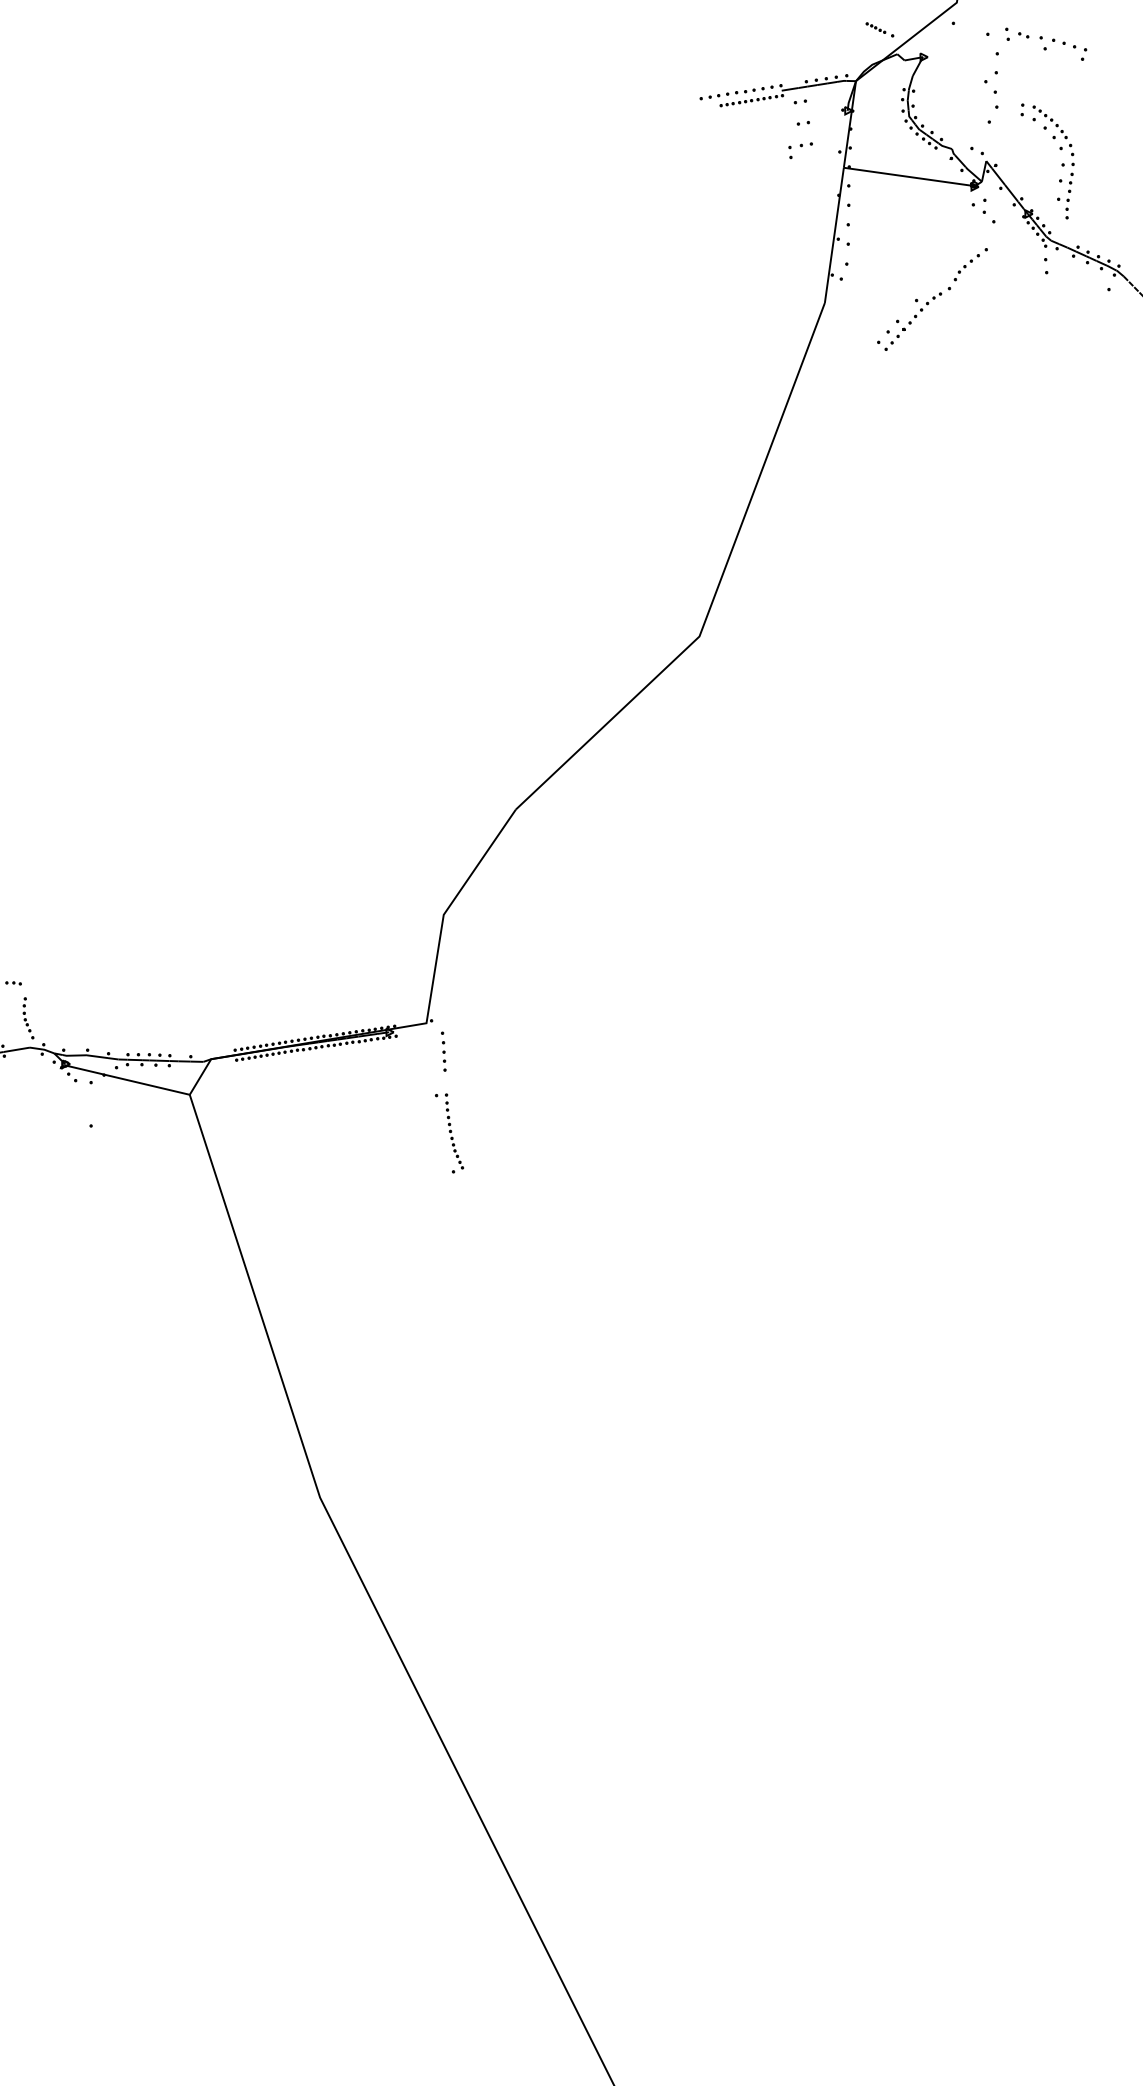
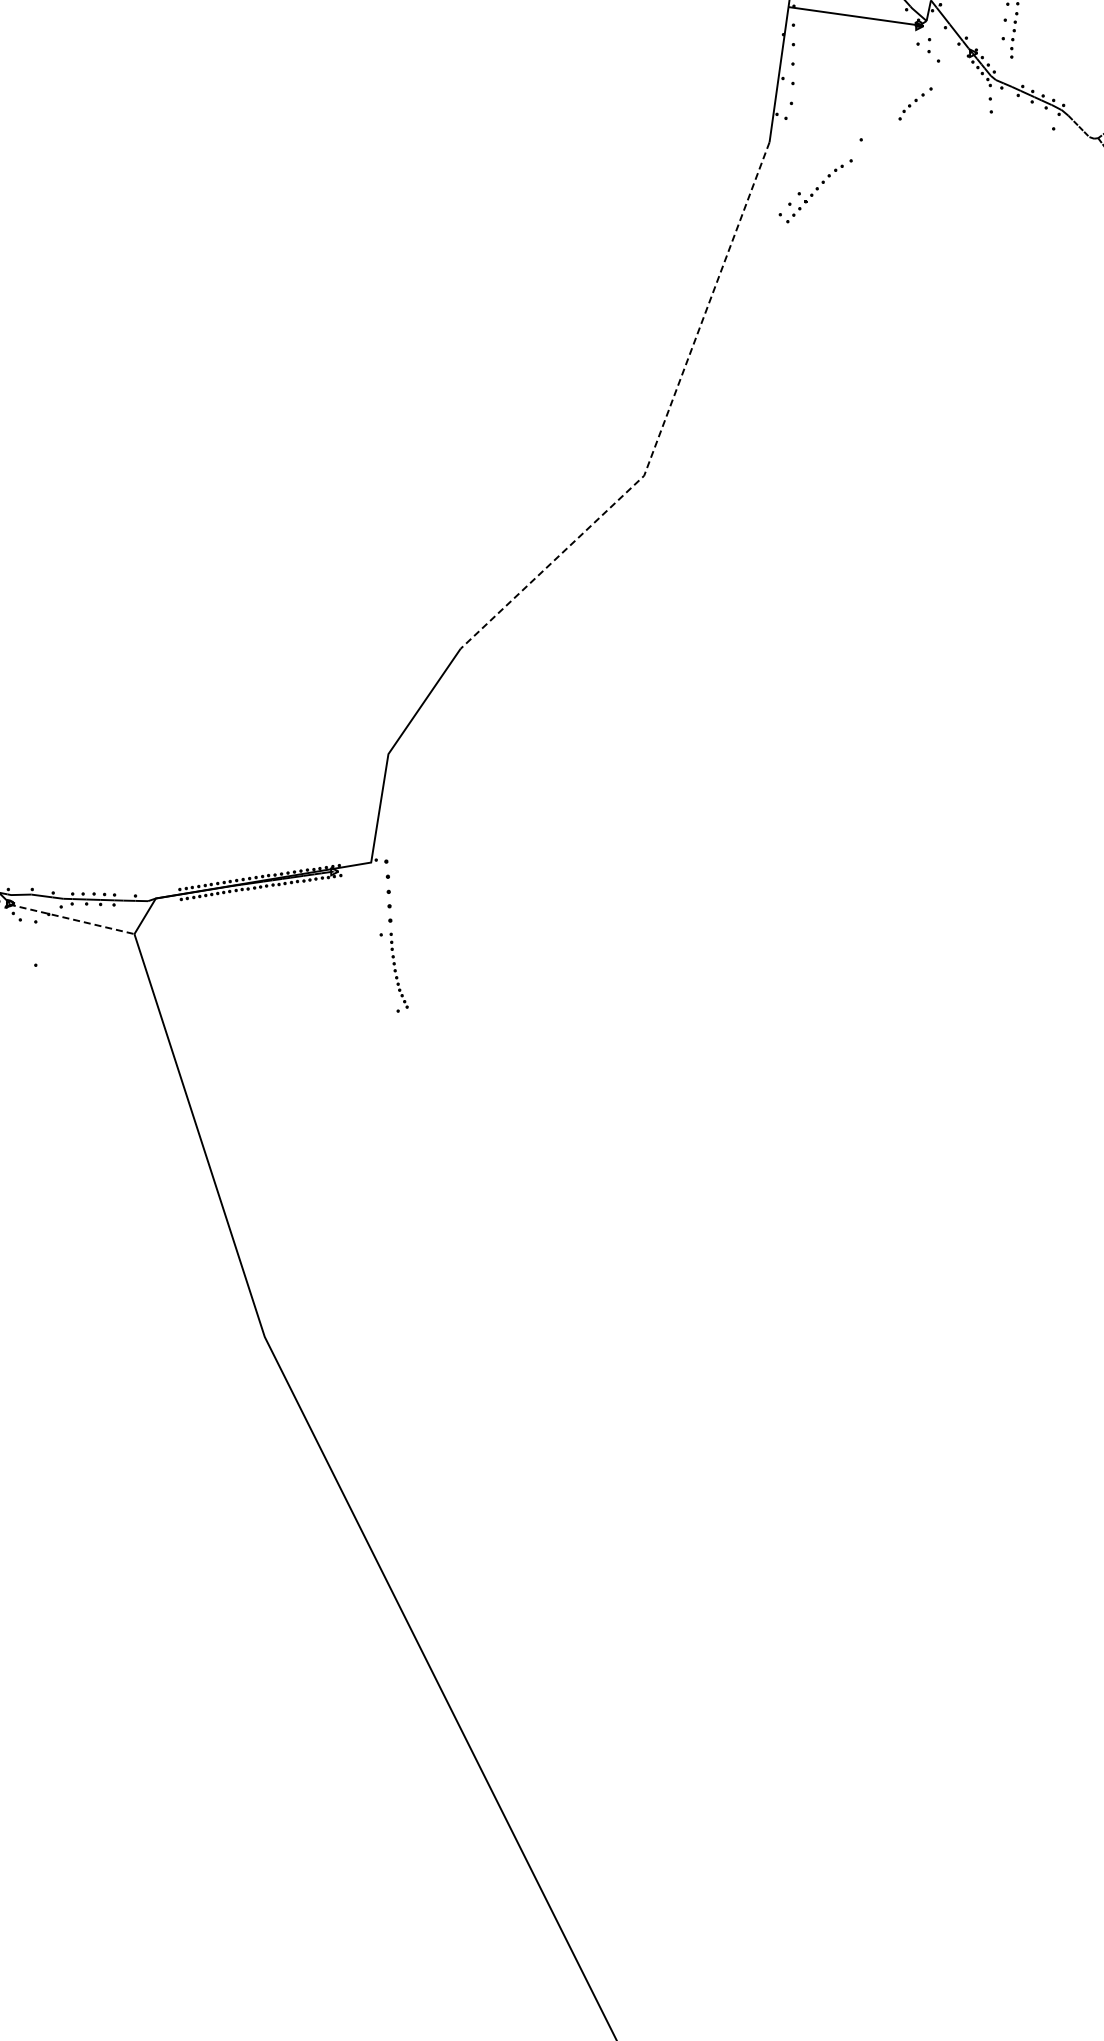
part: (914, 318) -> (816, 190), moved
line: (717, 588) -> (662, 427), solid -> dashed
part: (443, 1051) -> (388, 890), size x1.6
line: (127, 1080) -> (72, 919), solid -> dashed

